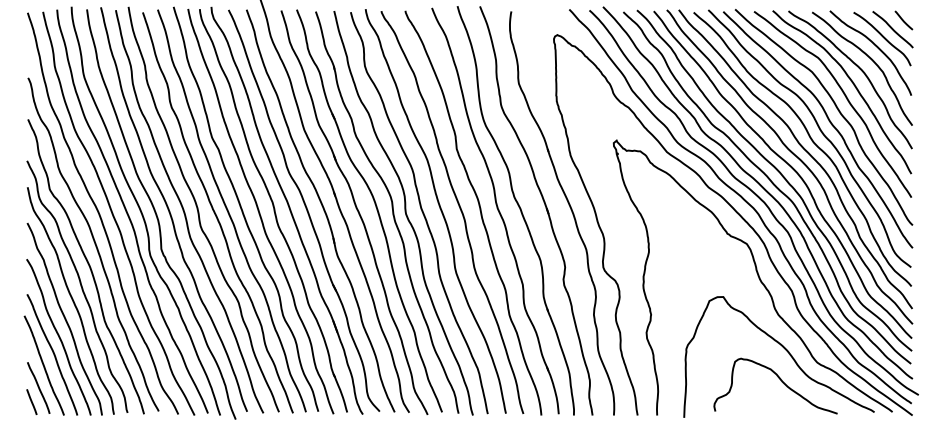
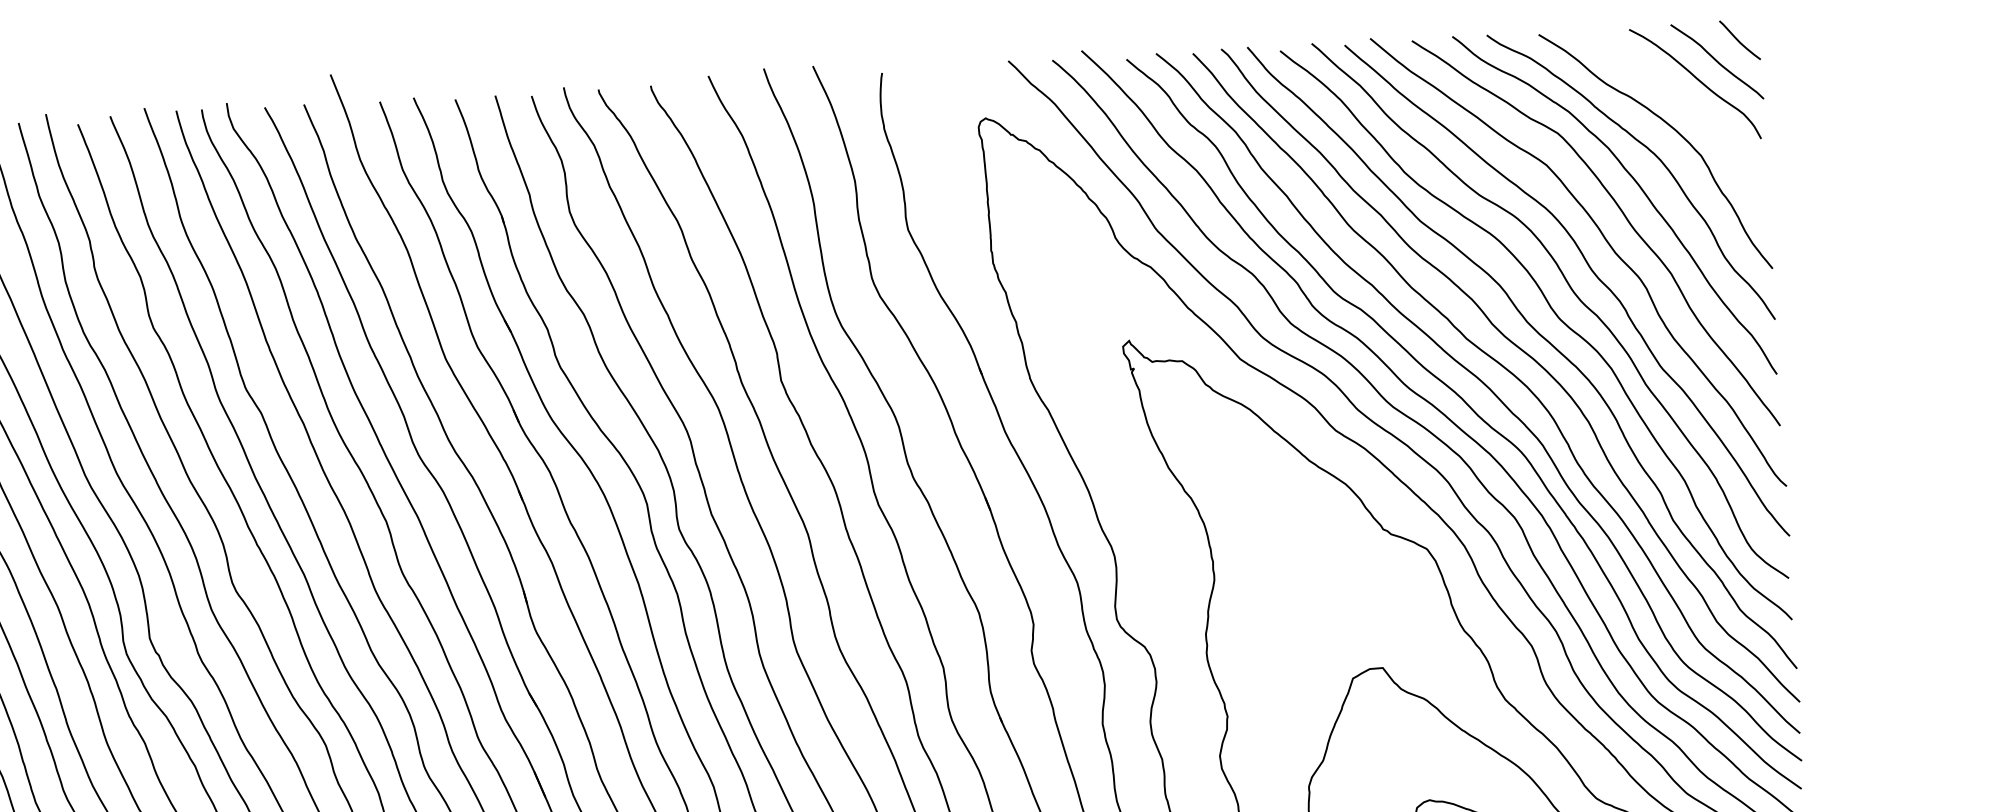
curve: (875, 46) -> (1681, 100), removed

